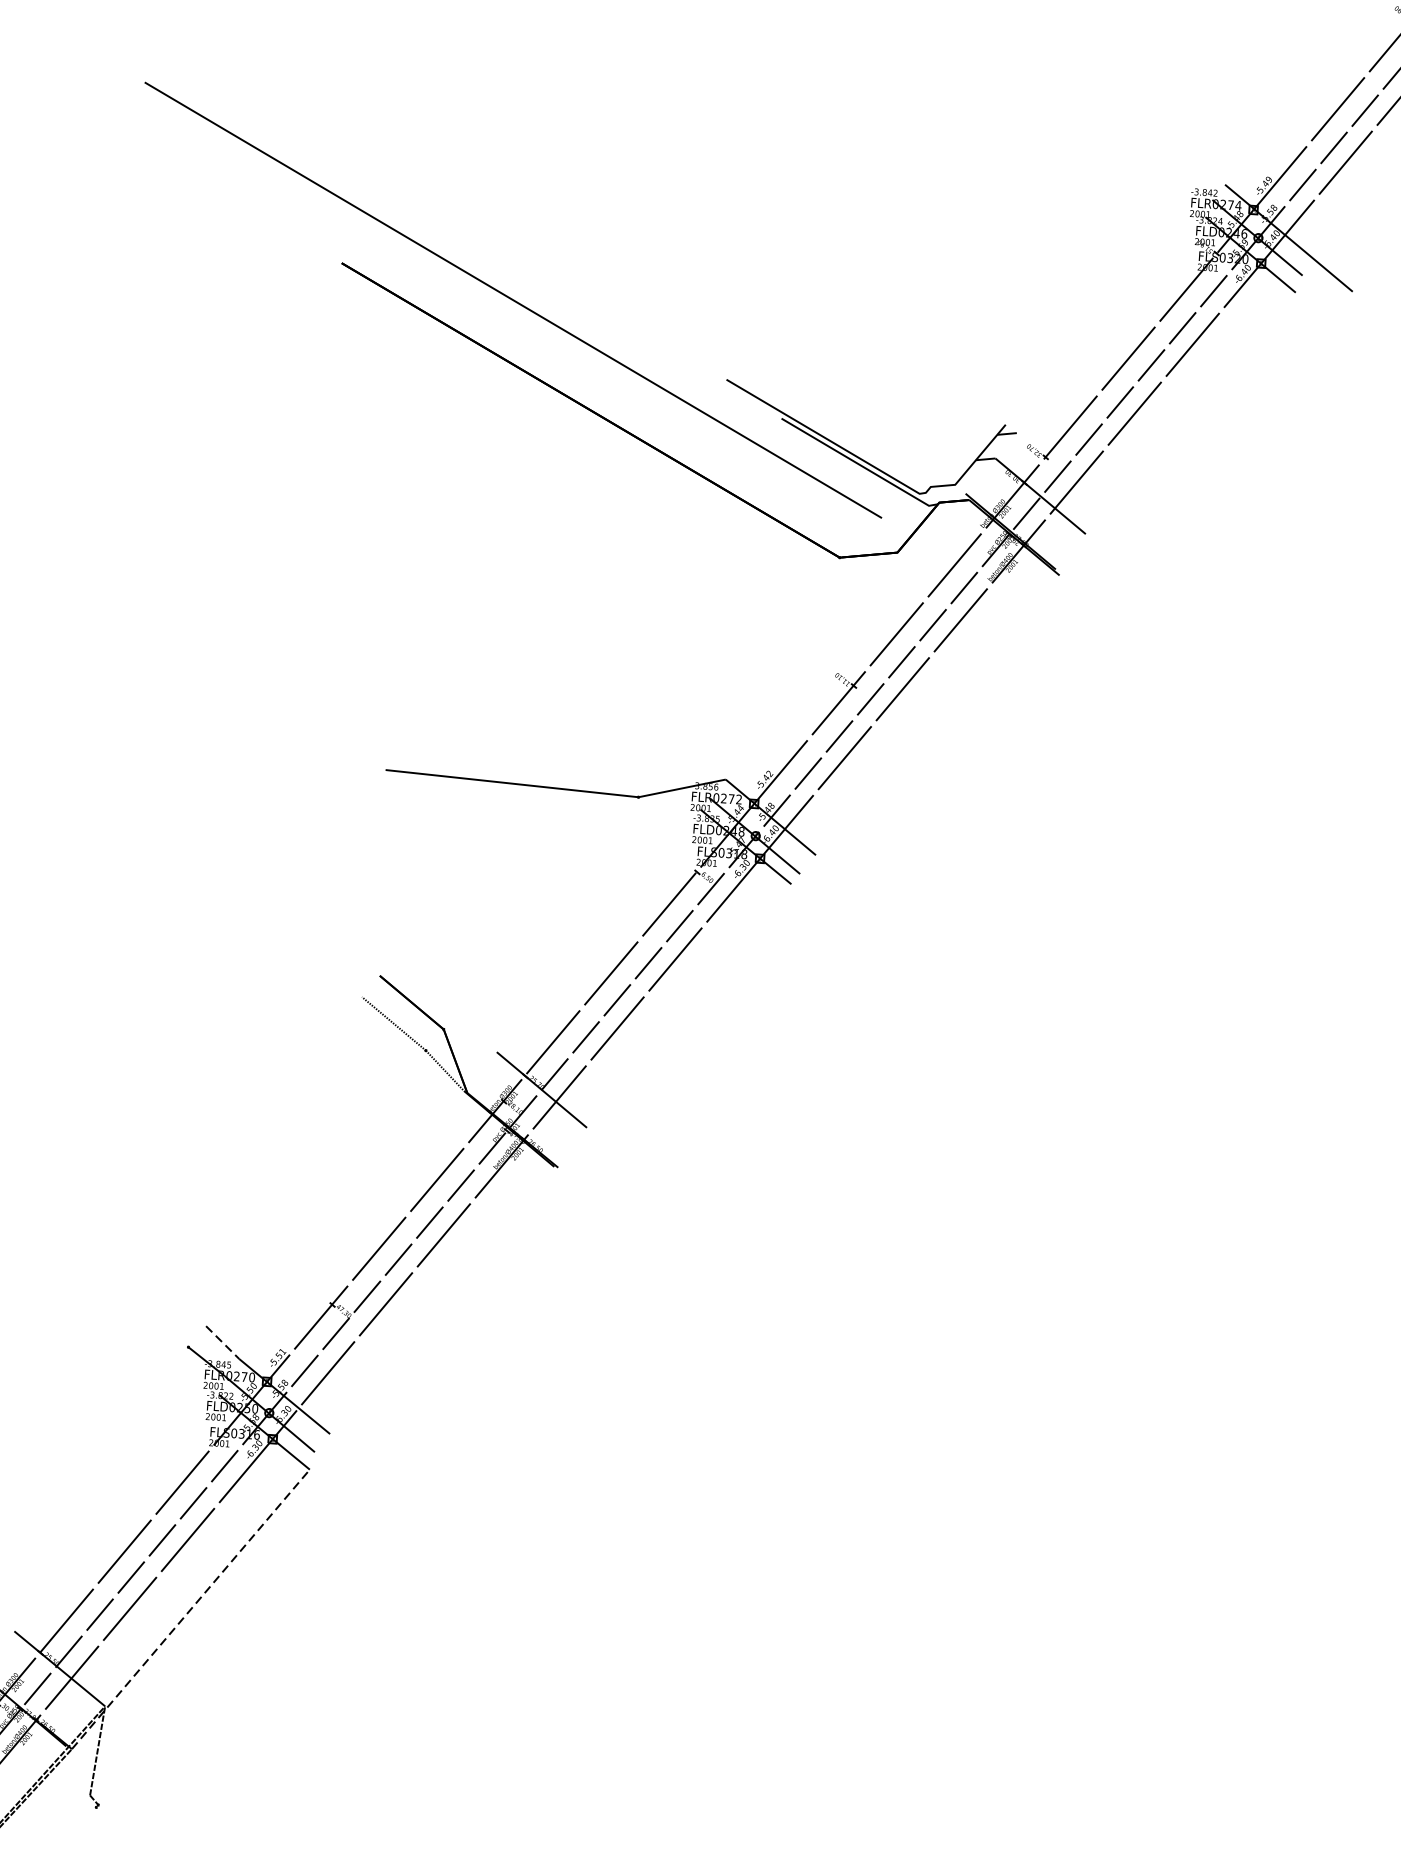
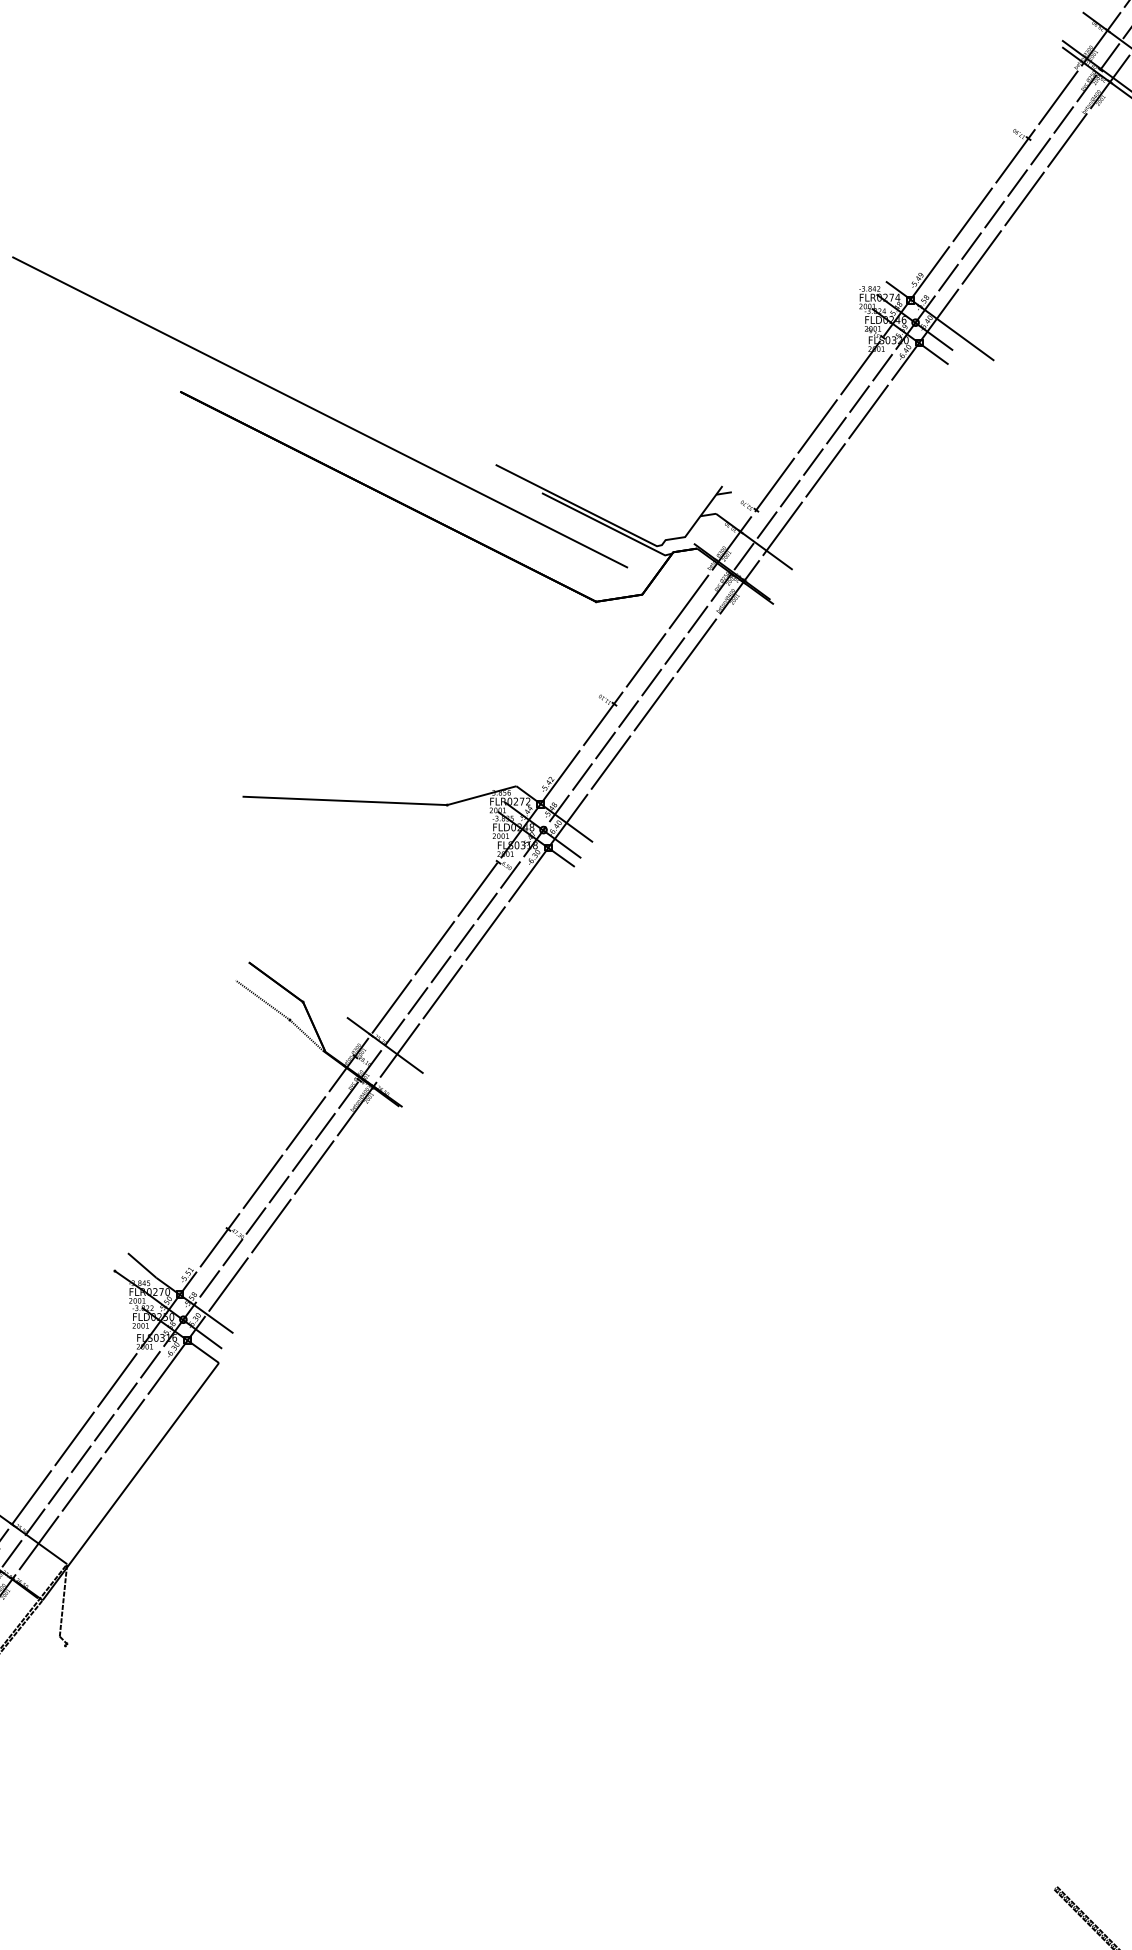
line: (223, 1342) -> (142, 1265), dashed -> solid
line: (190, 1609) -> (130, 1481), dashed -> solid

